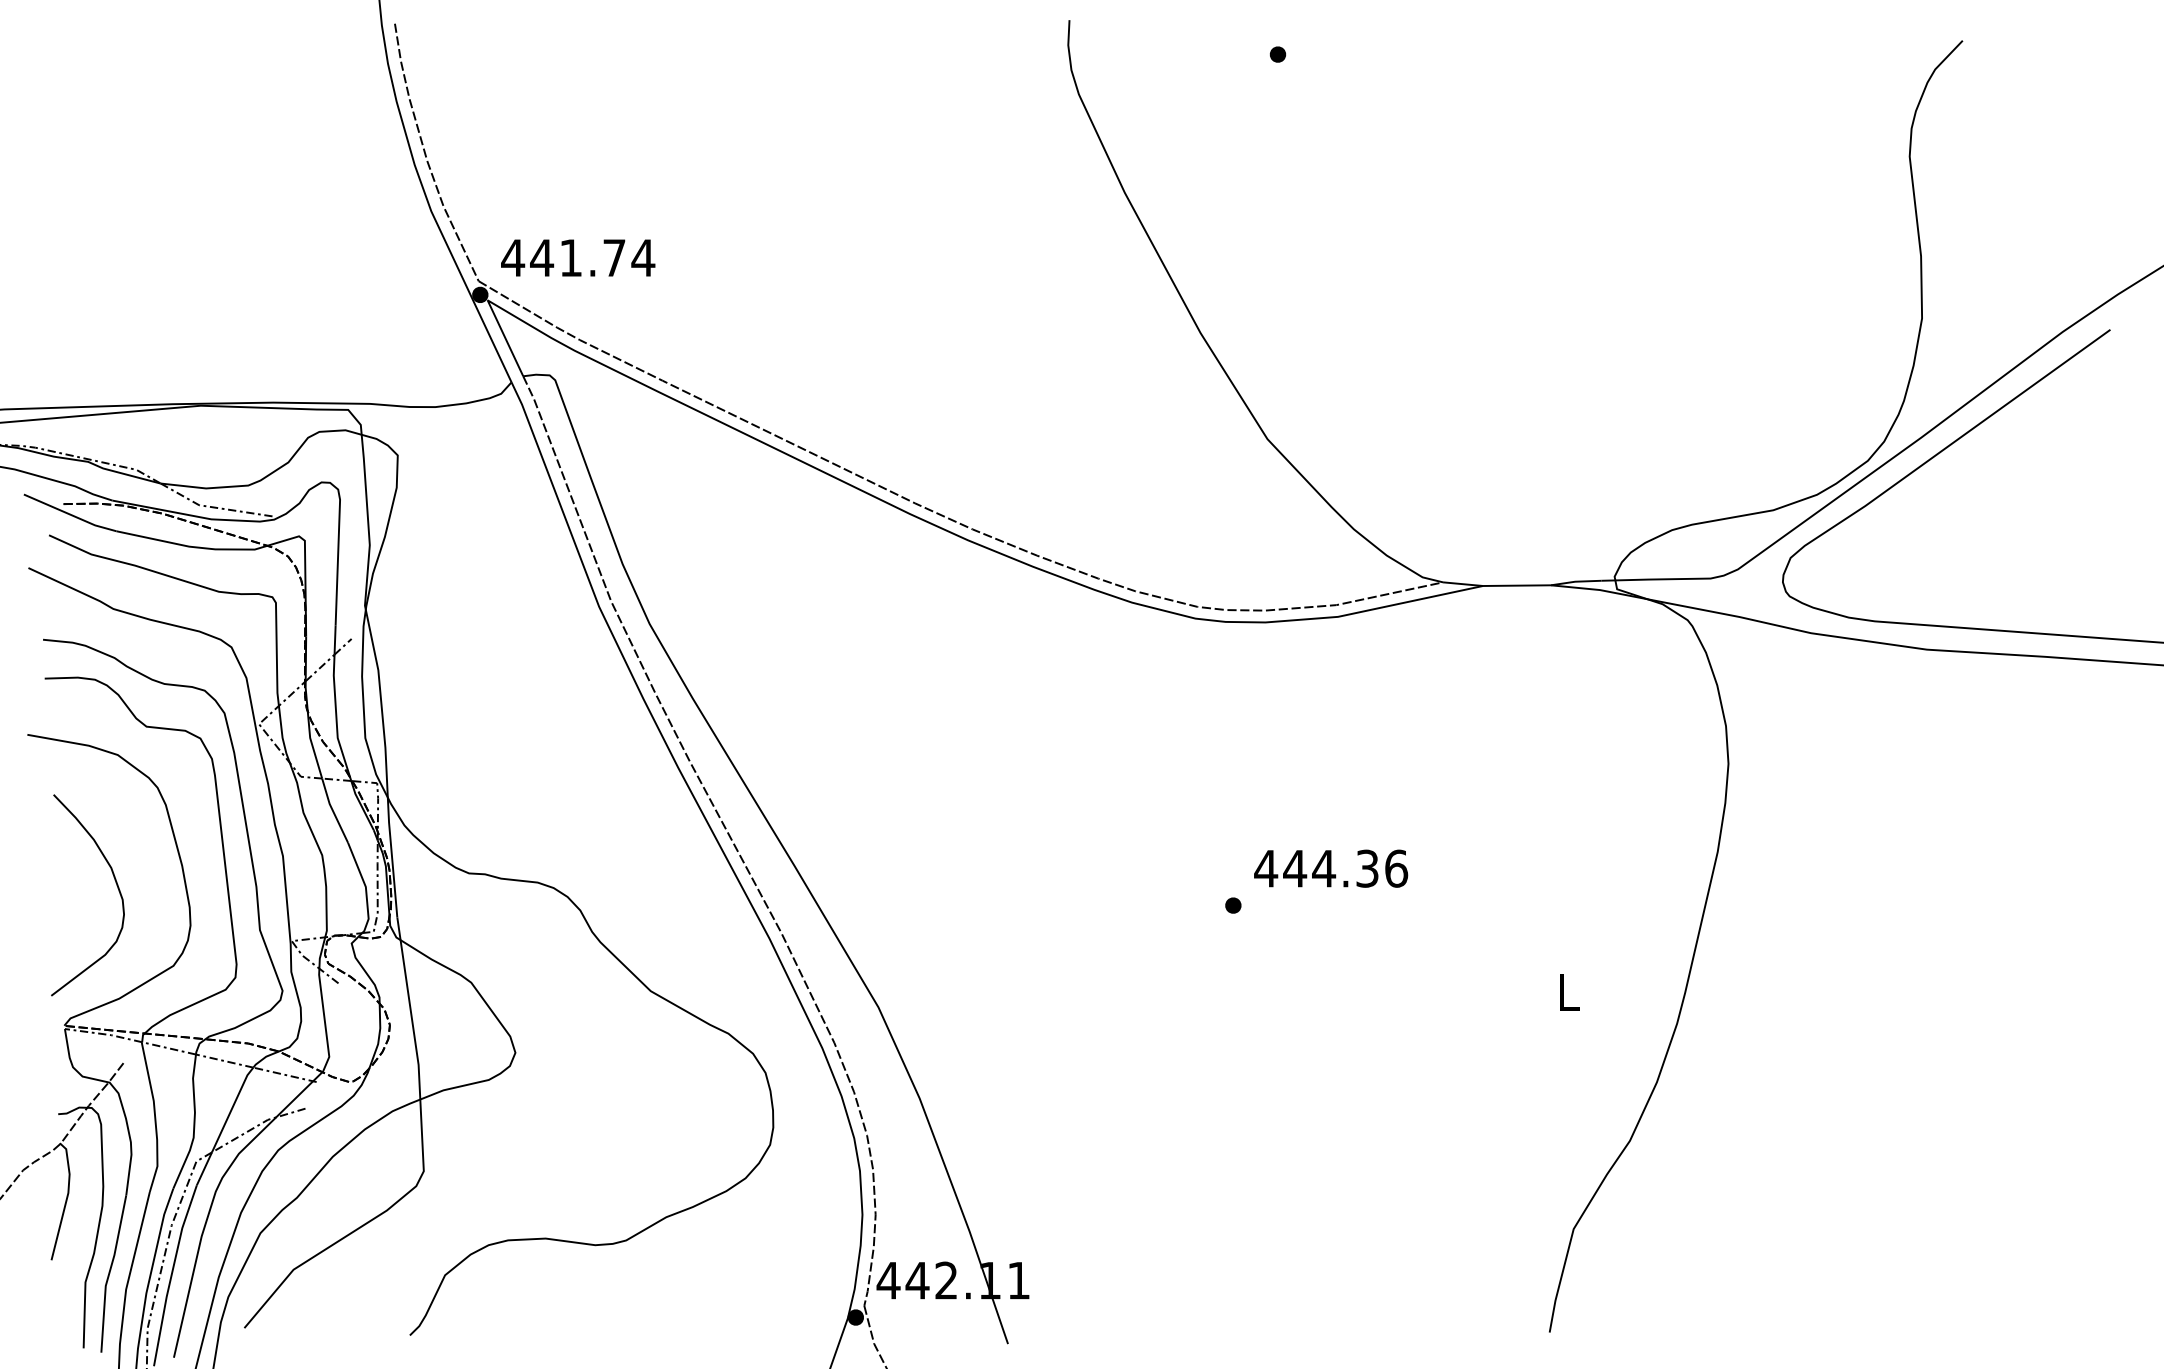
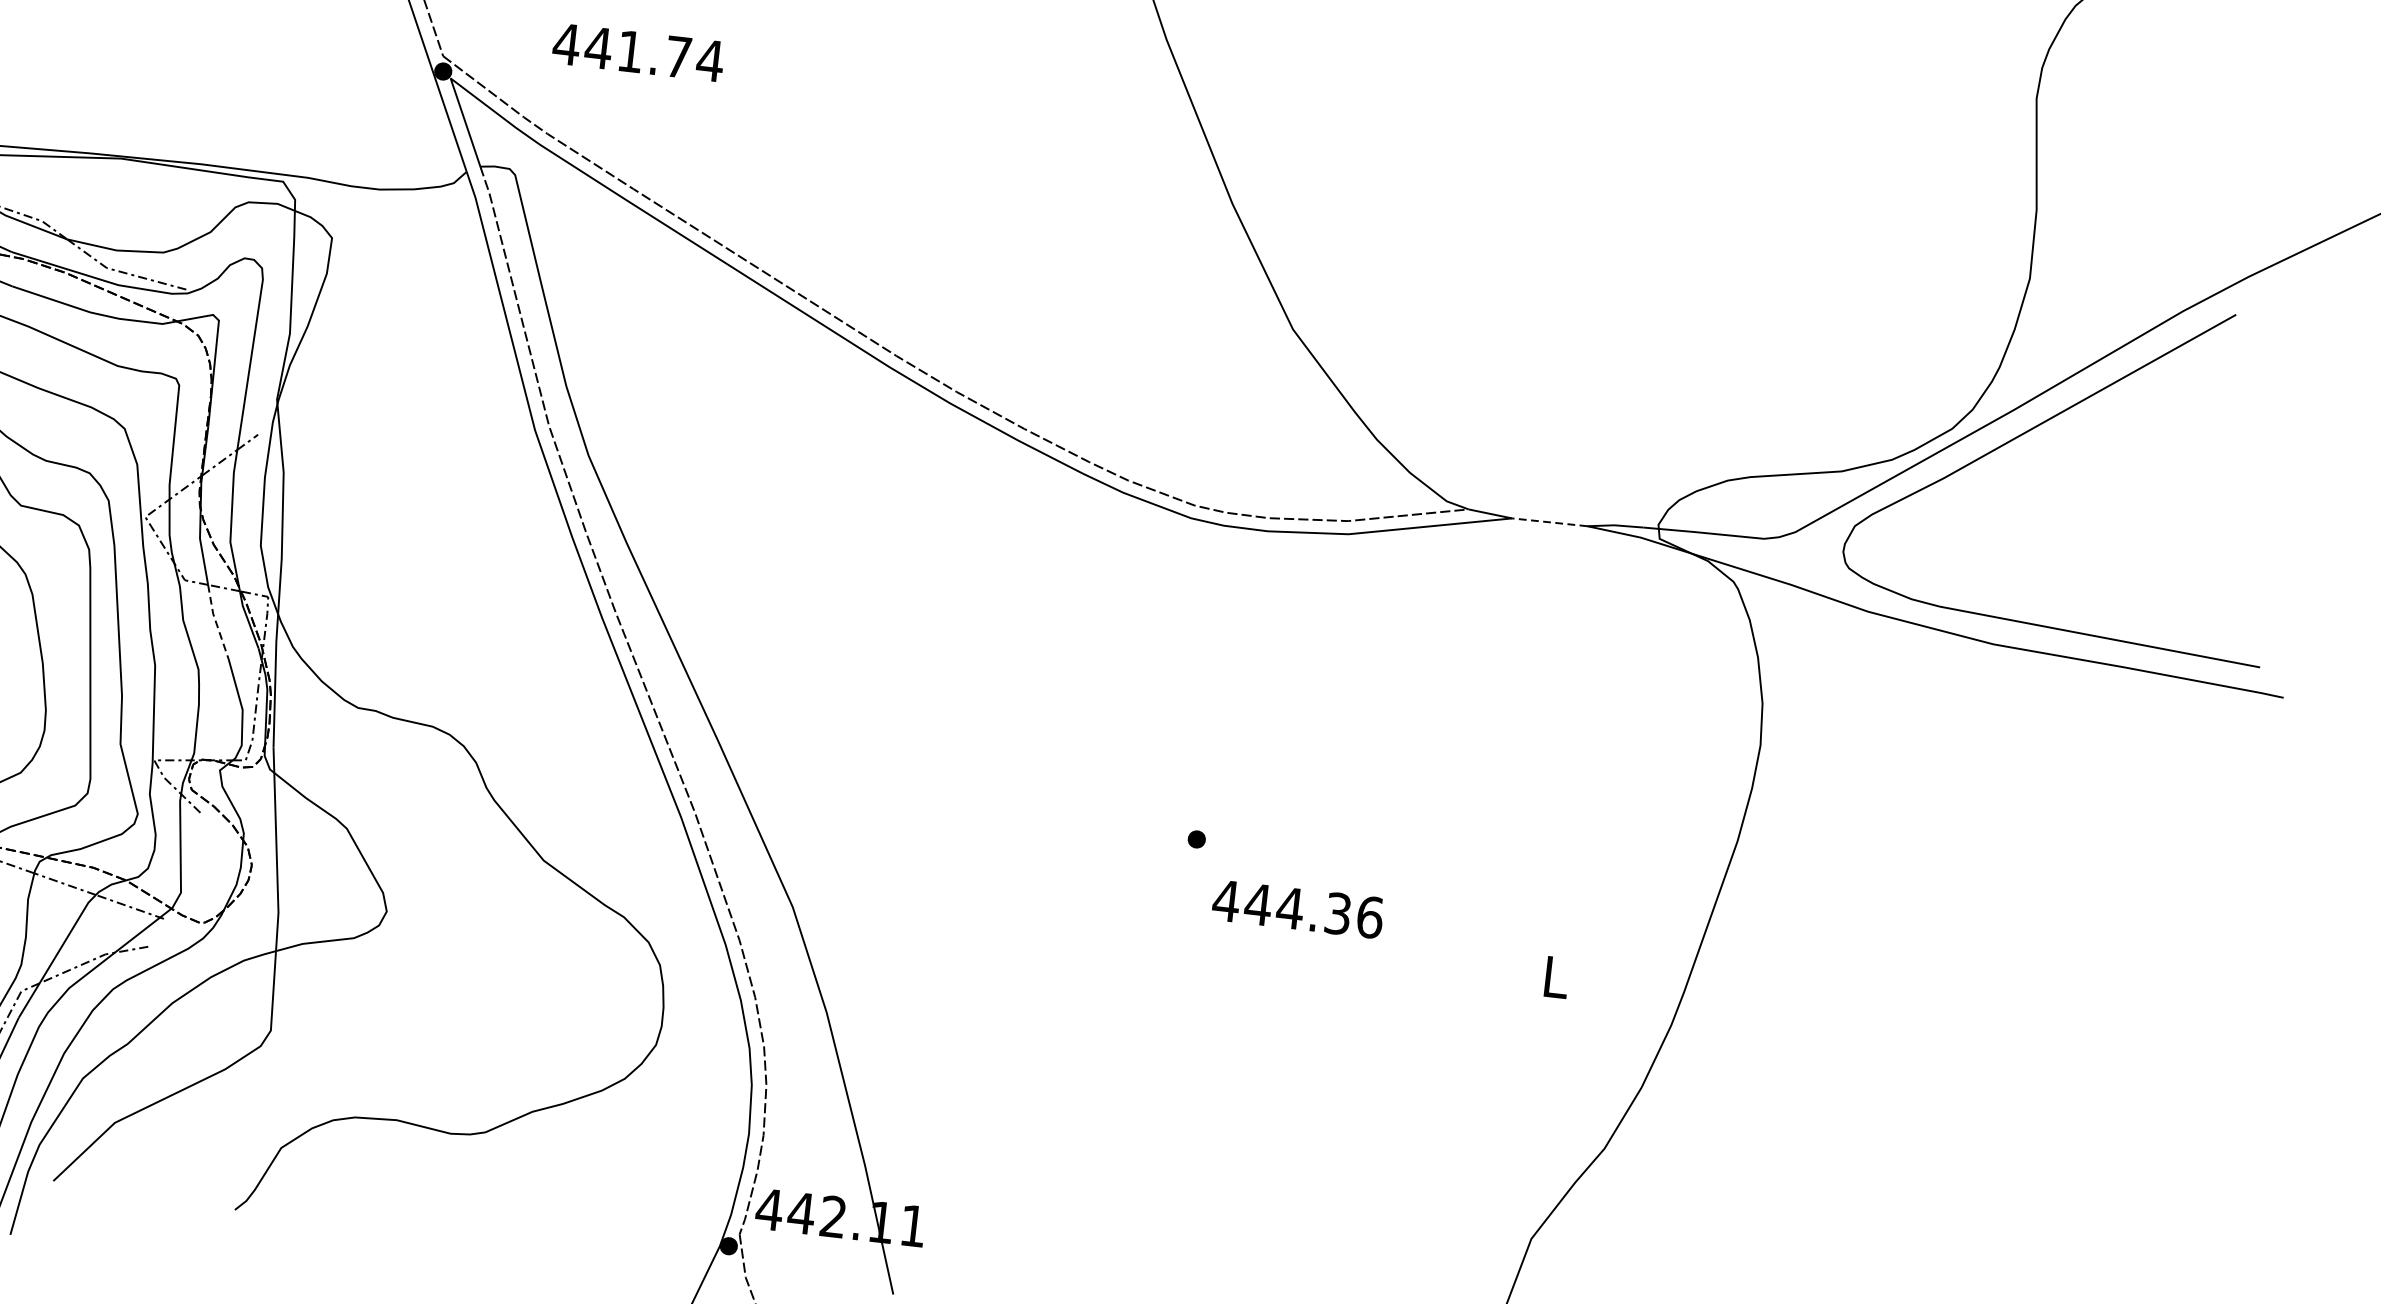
text: (578, 257) -> (638, 52), moved
line: (1516, 585) -> (1549, 522), solid -> dashed
line: (333, 811) -> (216, 622), solid -> dashed
text: (1331, 868) -> (1298, 909), moved

